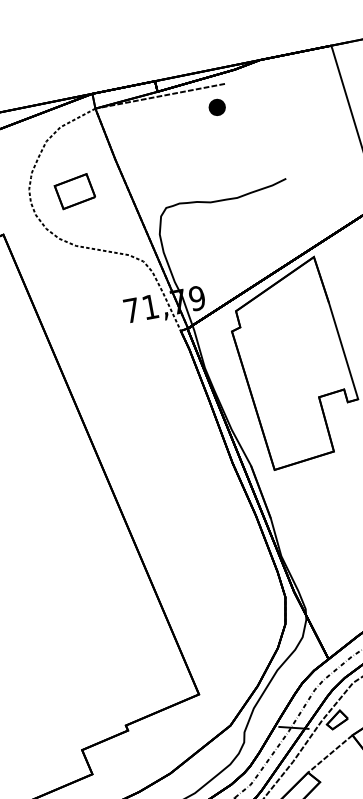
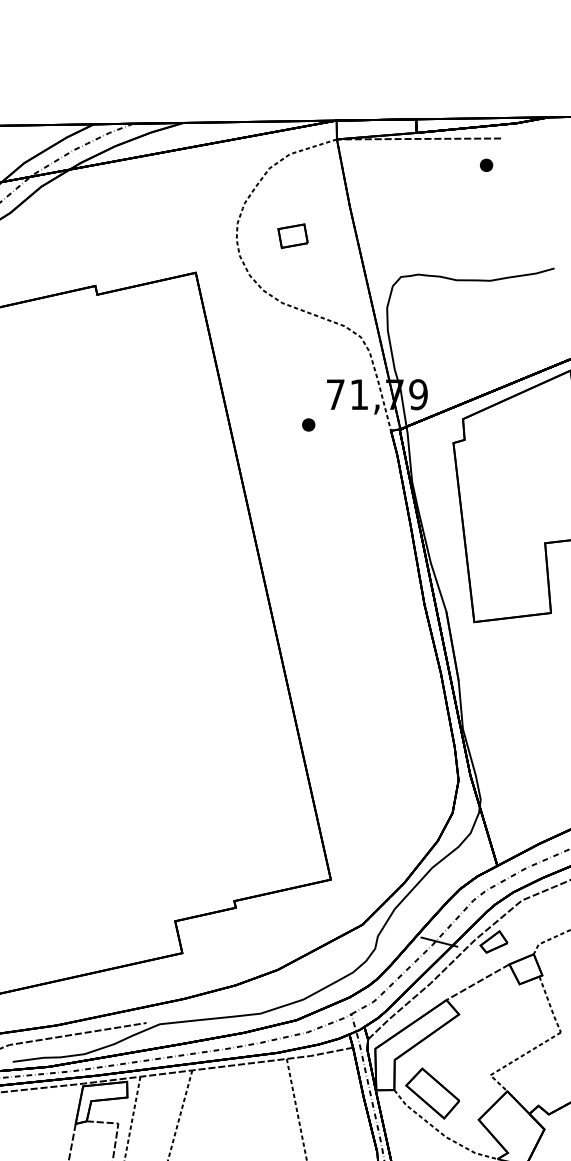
part: (217, 106) -> (486, 164), size x0.62
part: (74, 191) -> (292, 235), size x0.62
part: (114, 338) -> (308, 424), added

